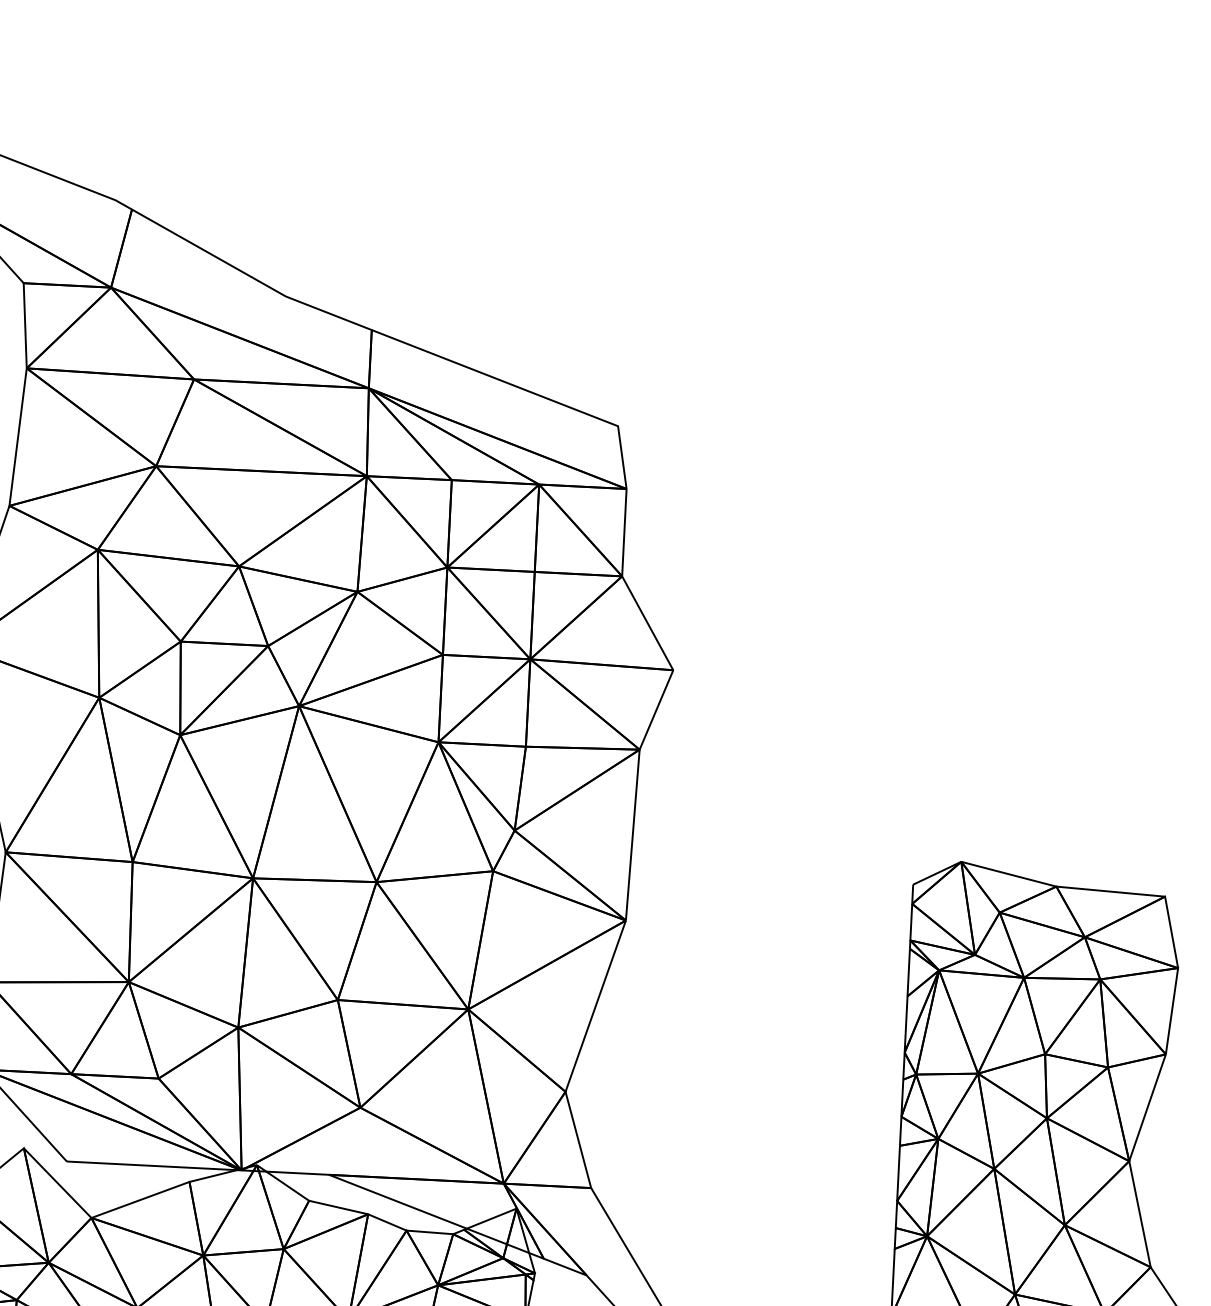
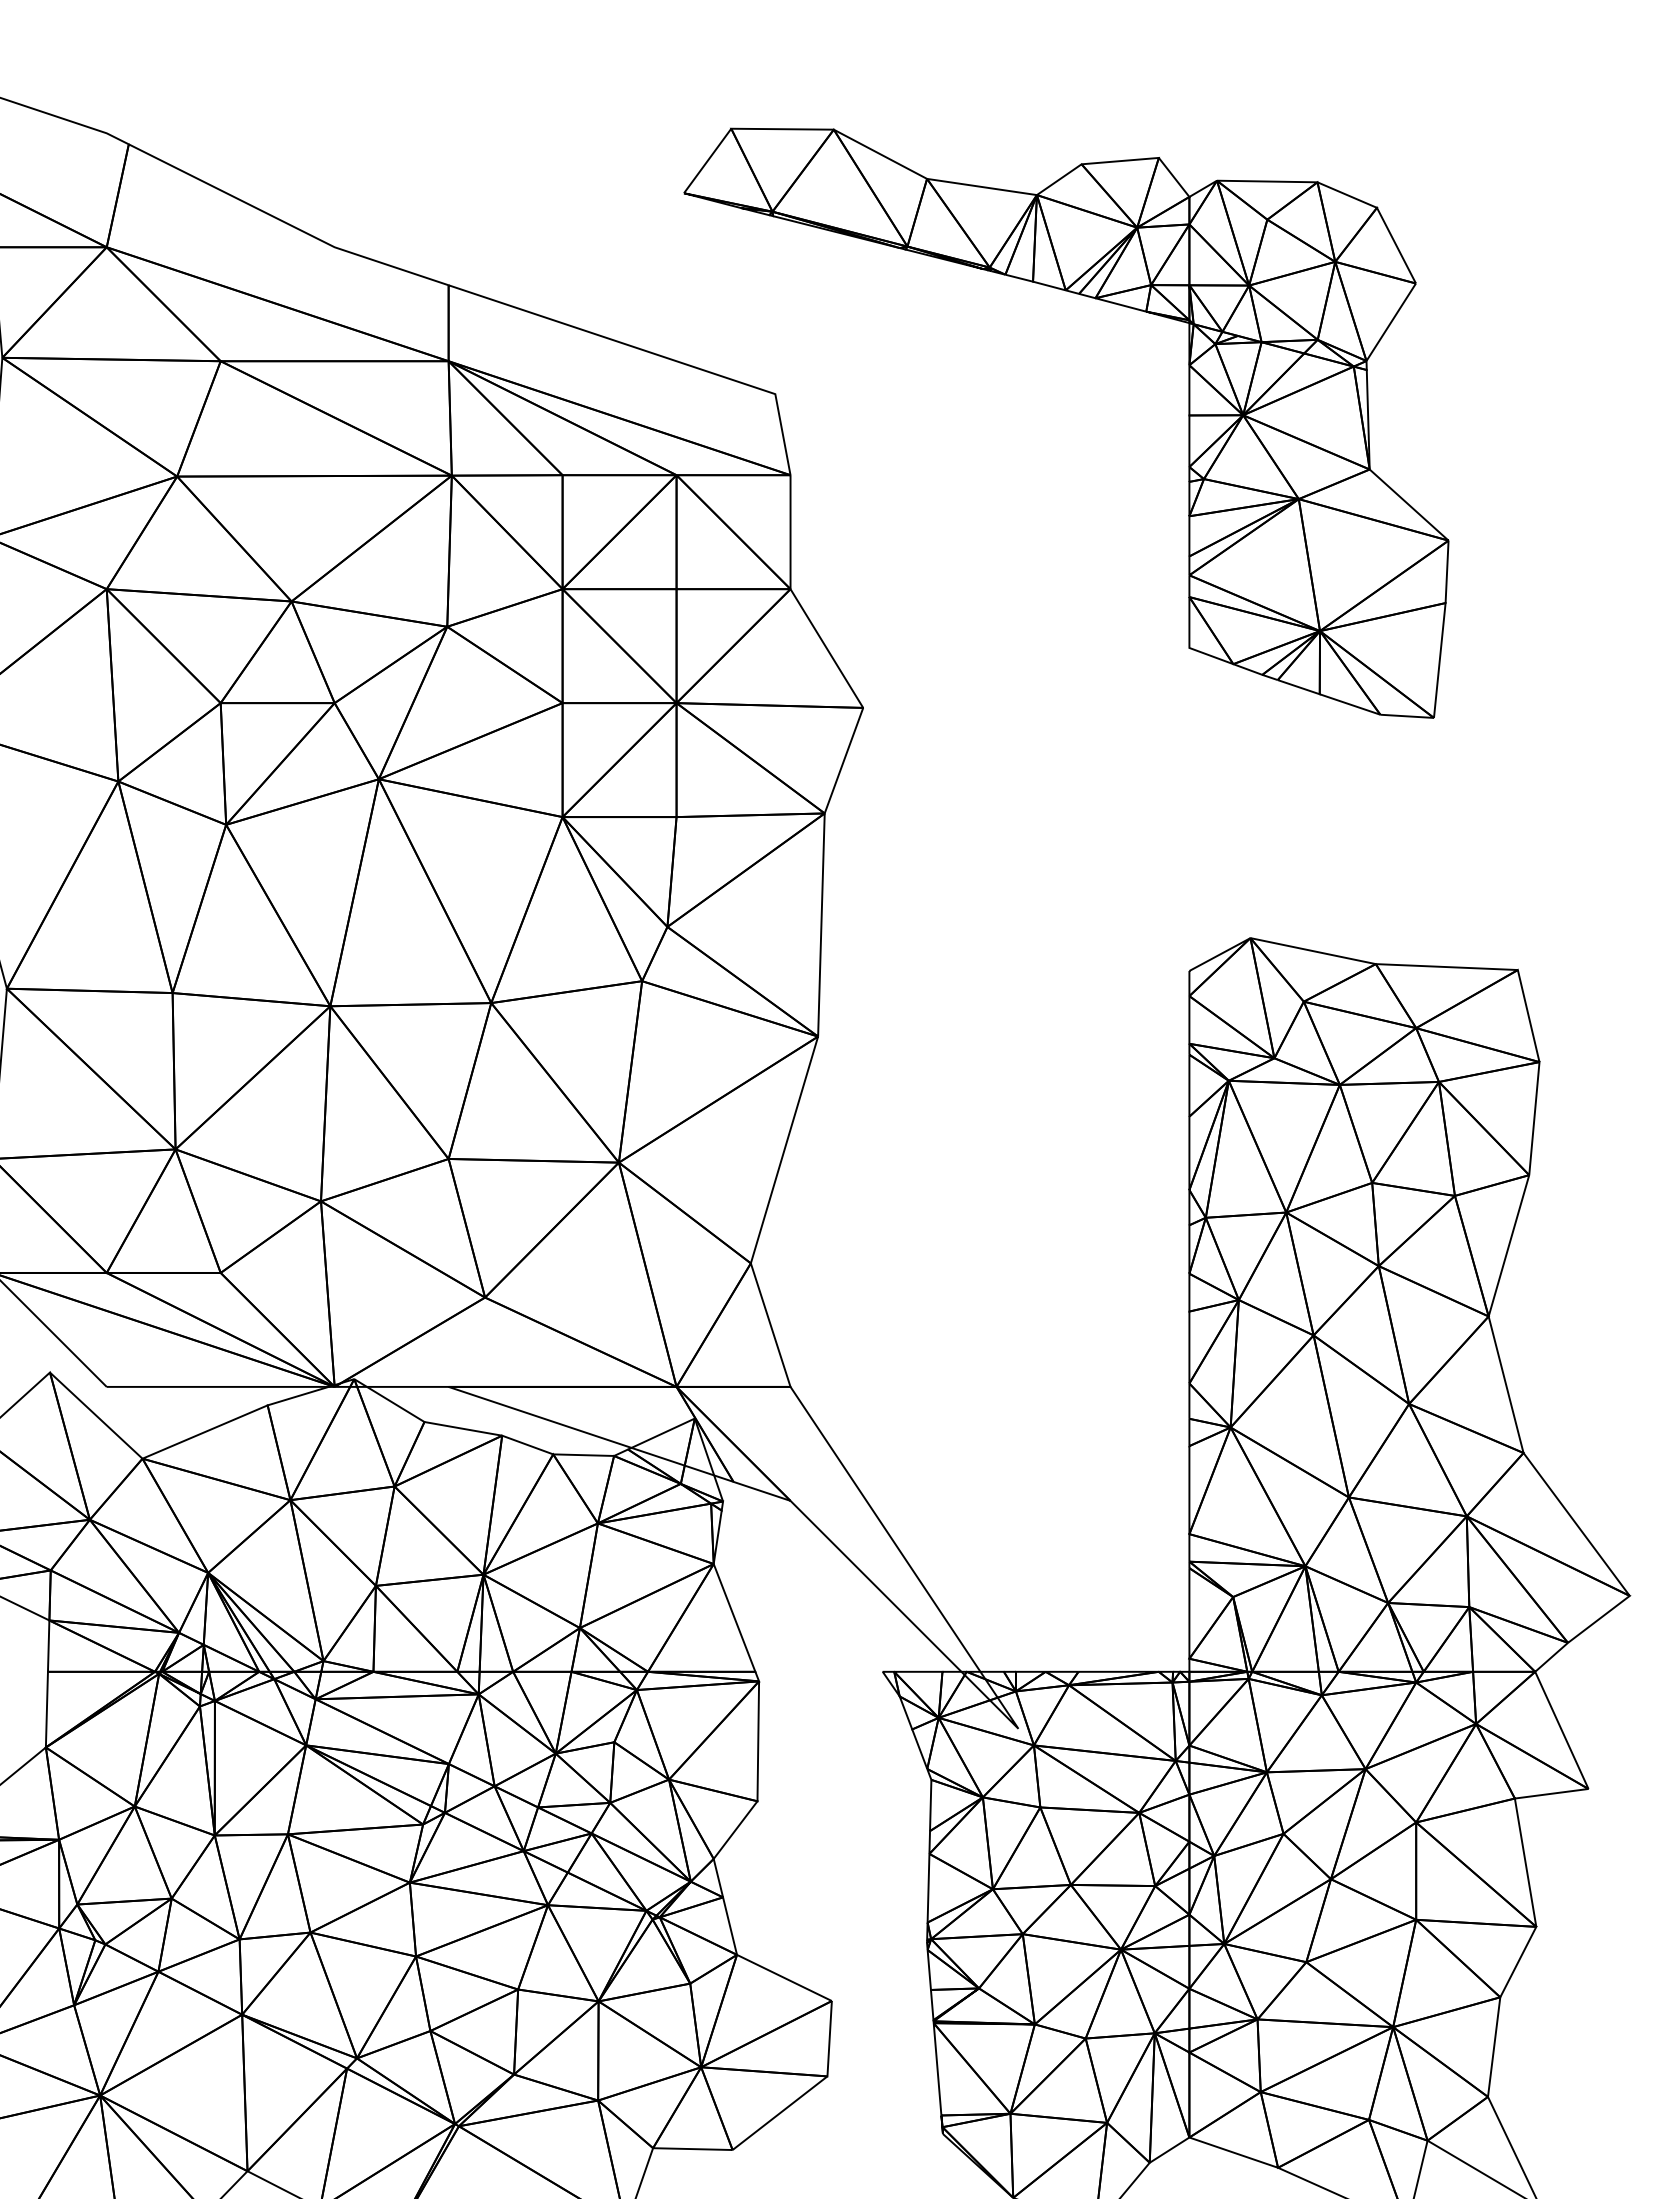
part: (933, 464) -> (1188, 422), added

